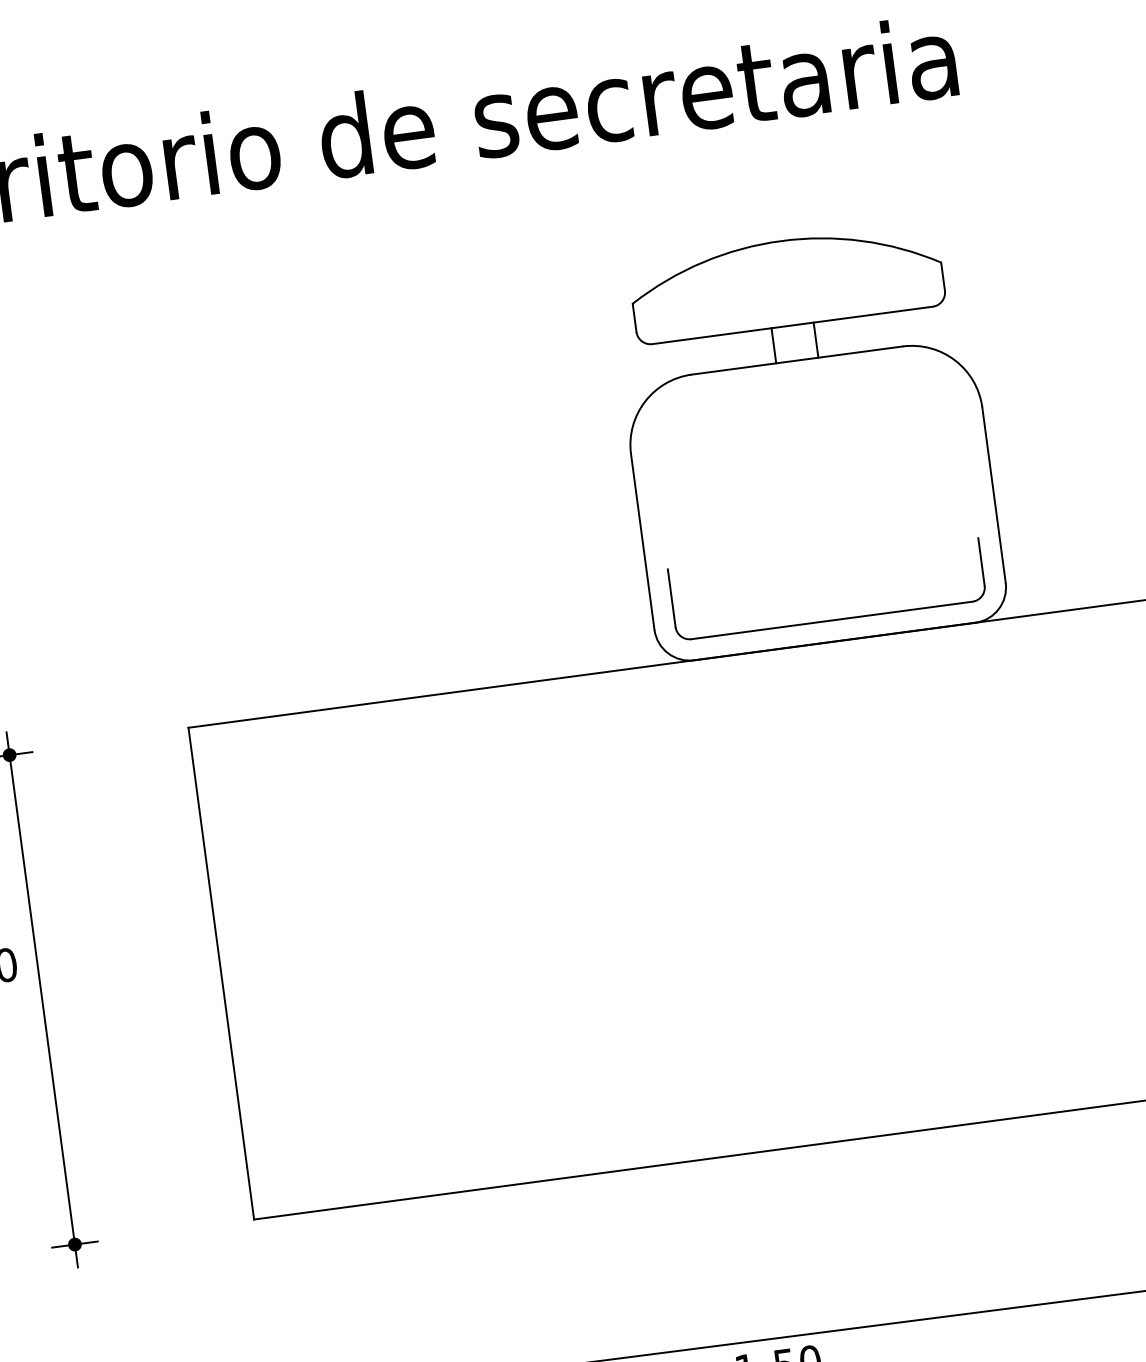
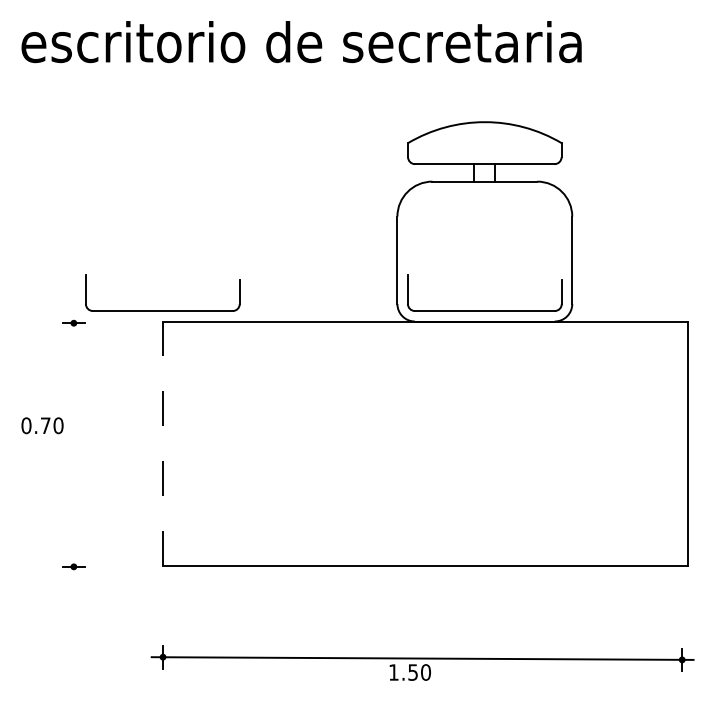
part: (184, 705) -> (162, 310), added
line: (221, 972) -> (163, 443), solid -> dashed
line: (41, 998) -> (73, 444), removed

